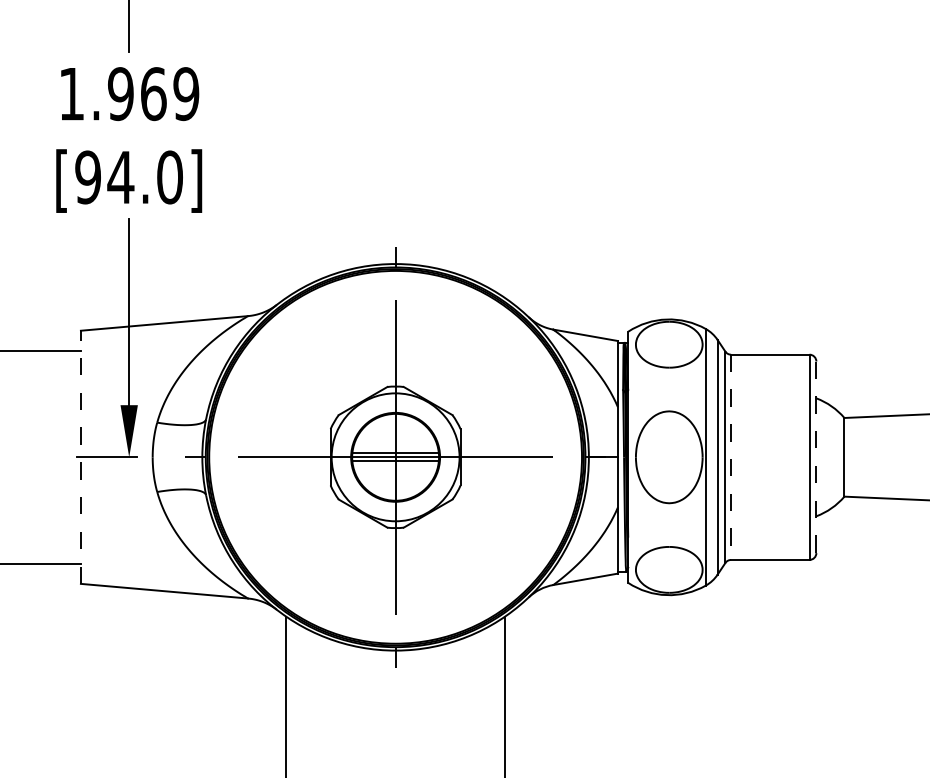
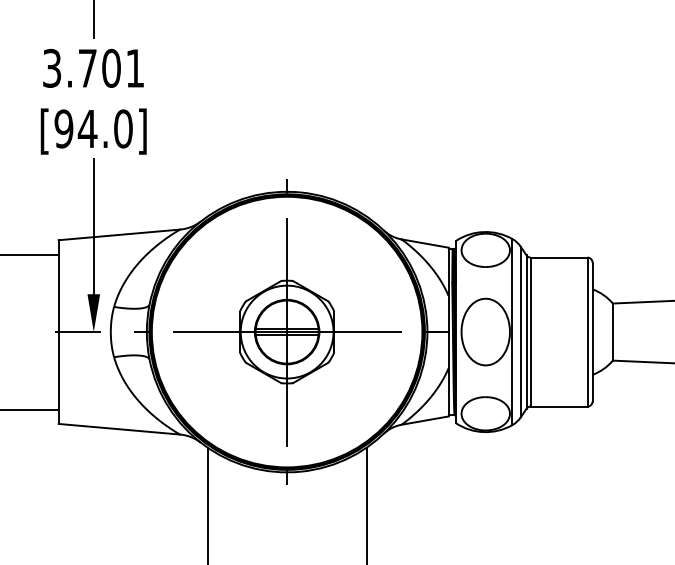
text: (129, 94) -> (93, 68), 1.969 -> 3.701
line: (80, 457) -> (58, 332), dashed -> solid
line: (731, 457) -> (530, 332), dashed -> solid
line: (816, 457) -> (592, 332), dashed -> solid

